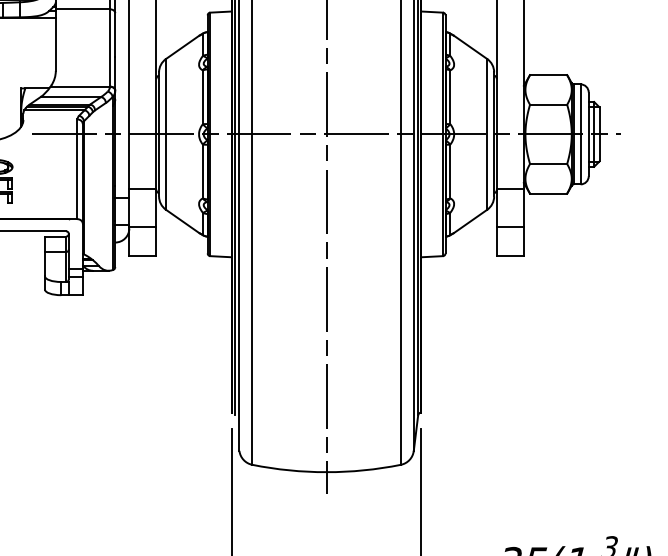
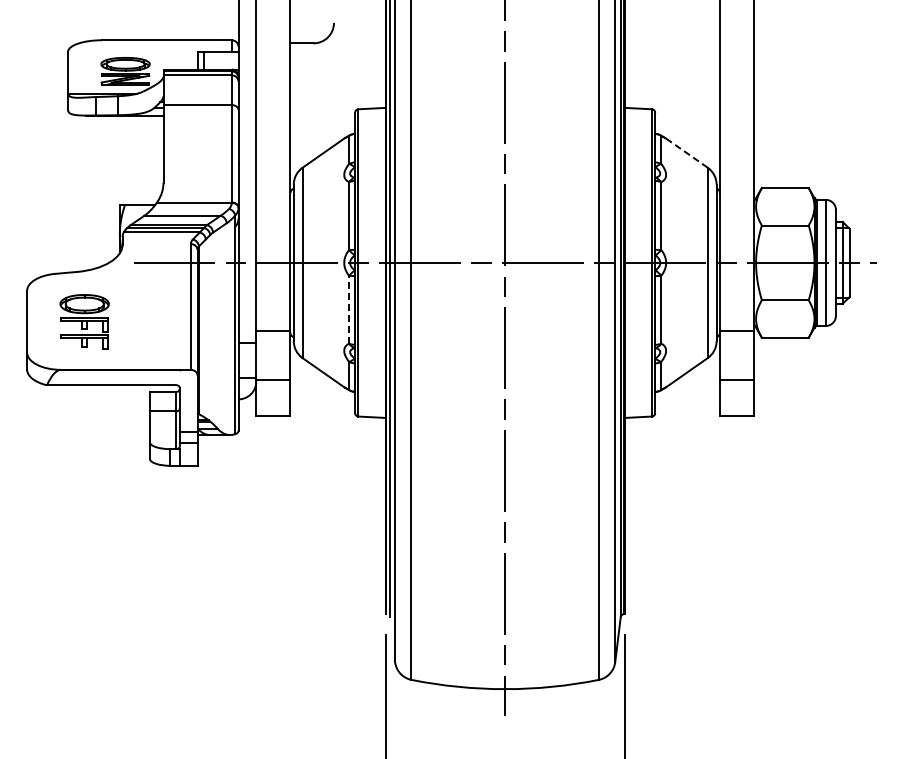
line: (470, 46) -> (686, 152), solid -> dashed
line: (203, 171) -> (349, 309), solid -> dashed

